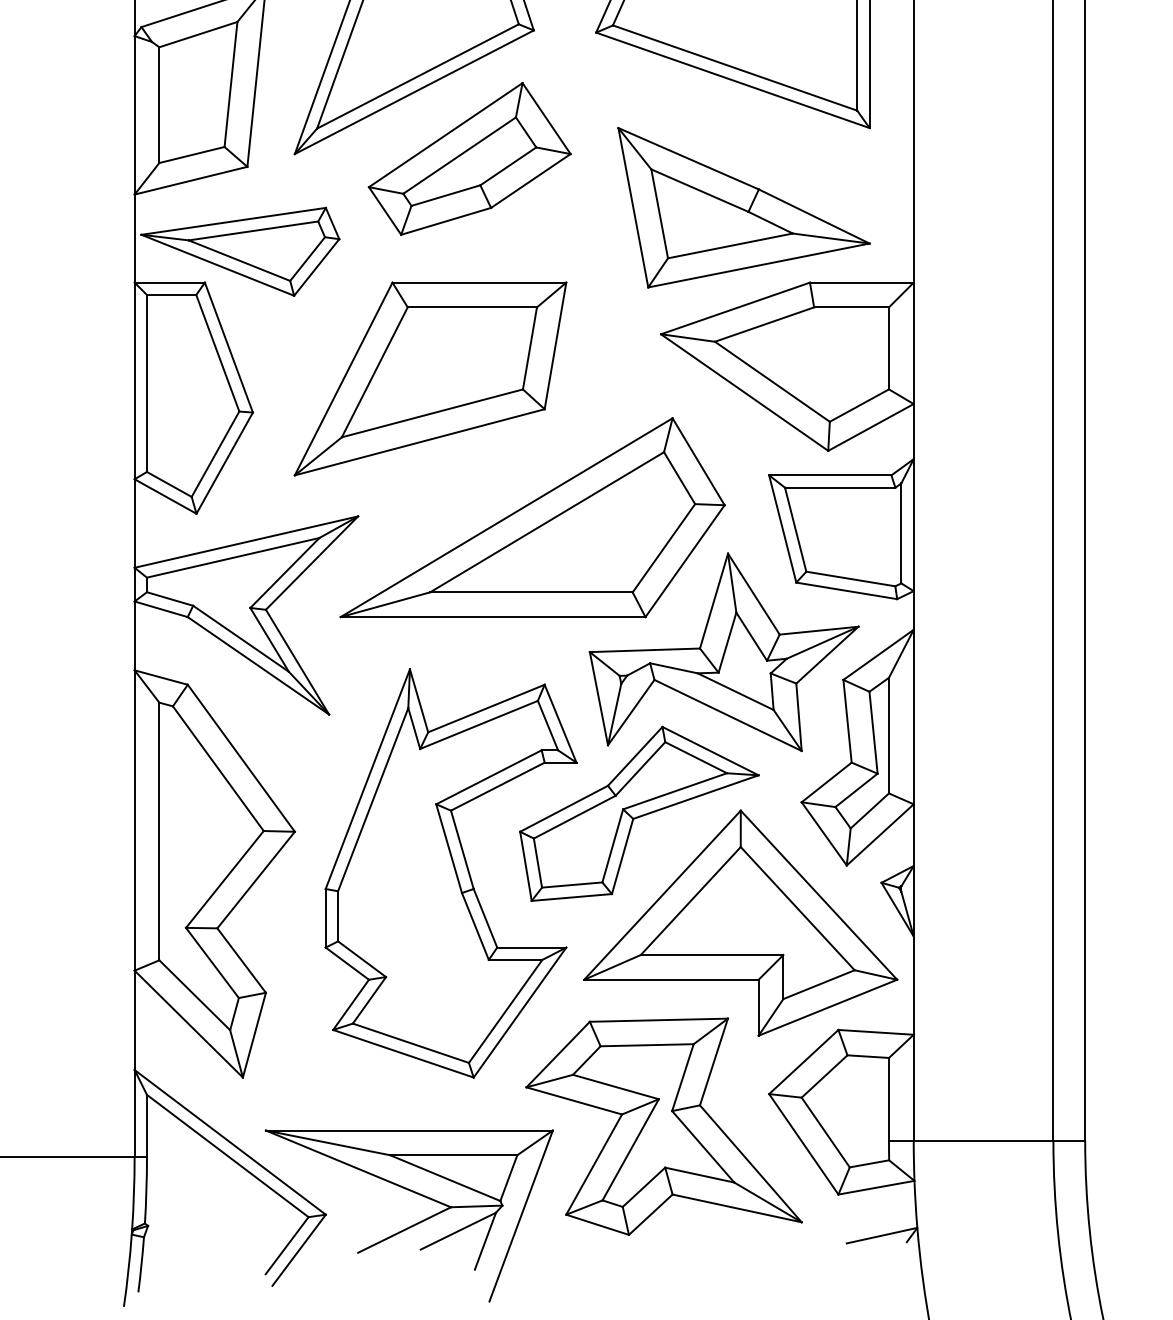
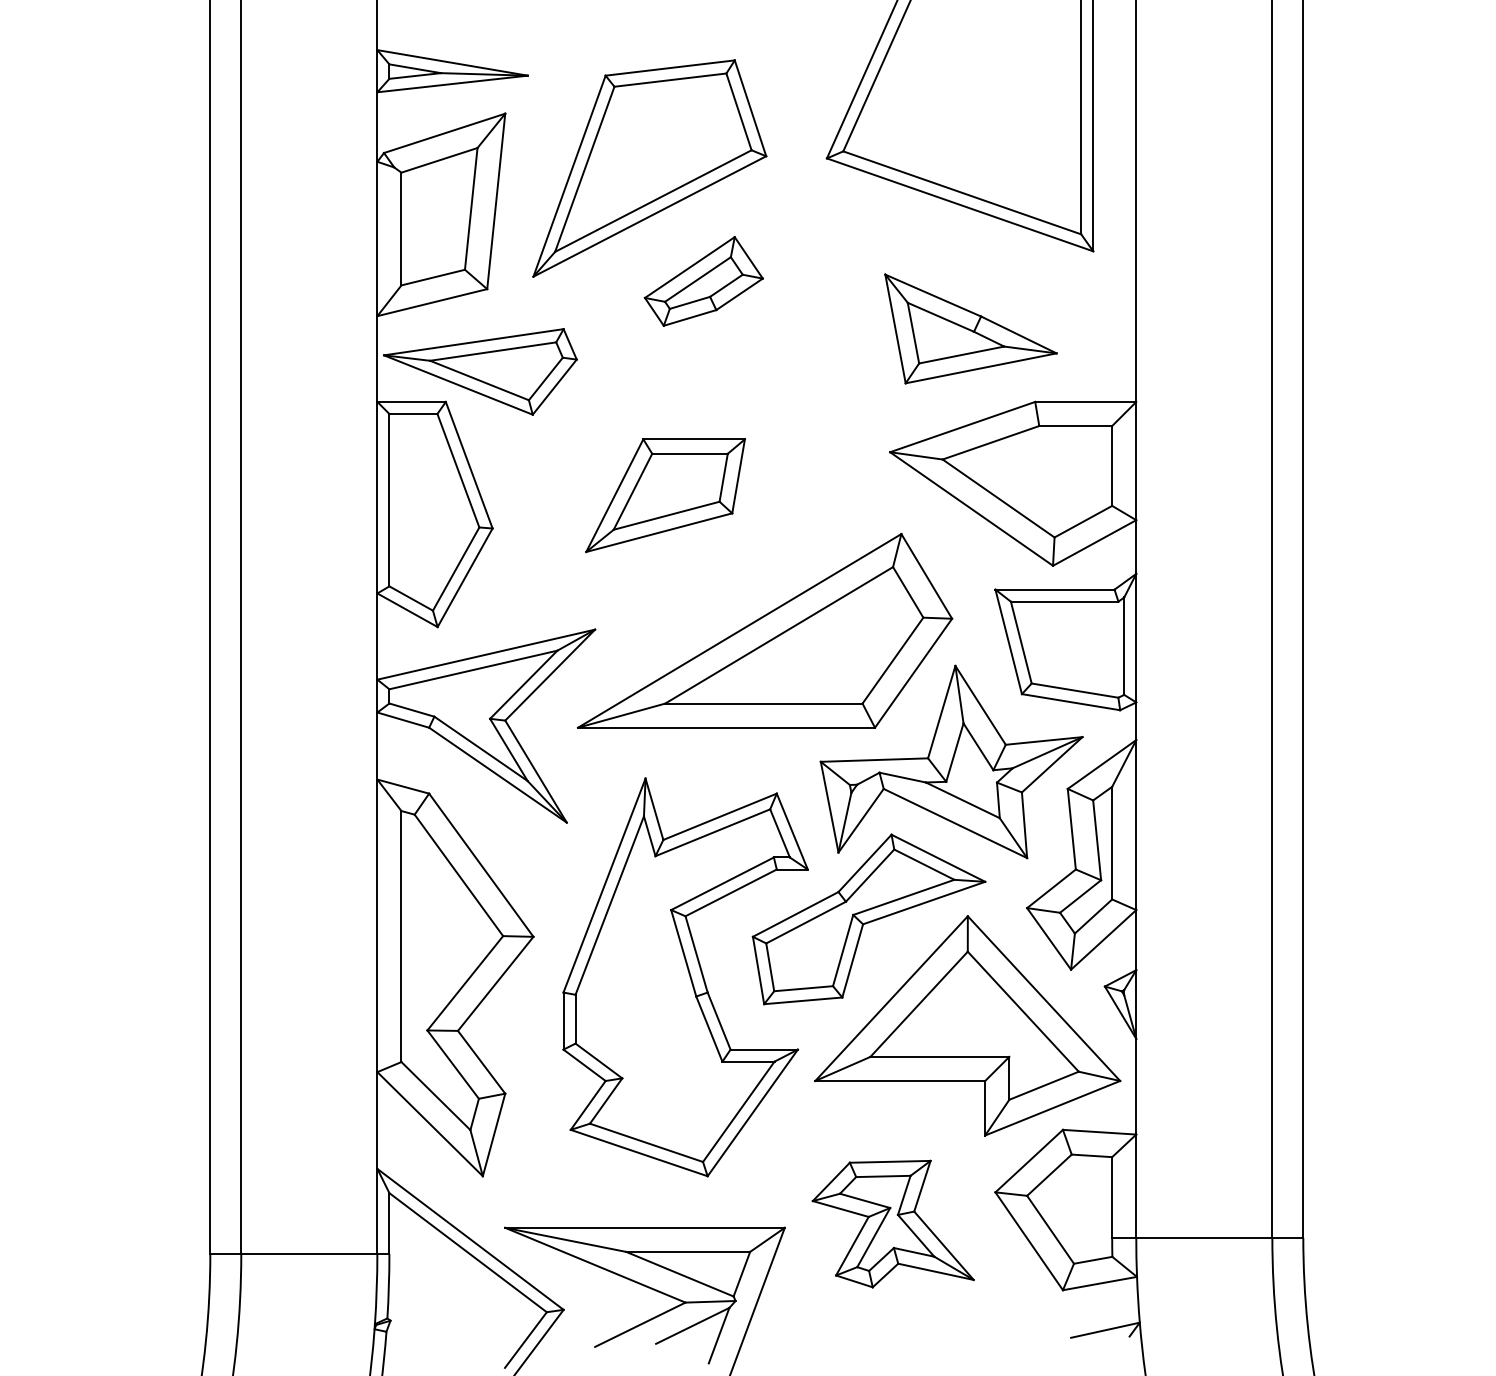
part: (469, 159) -> (703, 281), size x0.6
part: (743, 207) -> (970, 328), size x0.7
part: (430, 378) -> (665, 495), size x0.6
part: (664, 1126) -> (893, 1223), size x0.6

